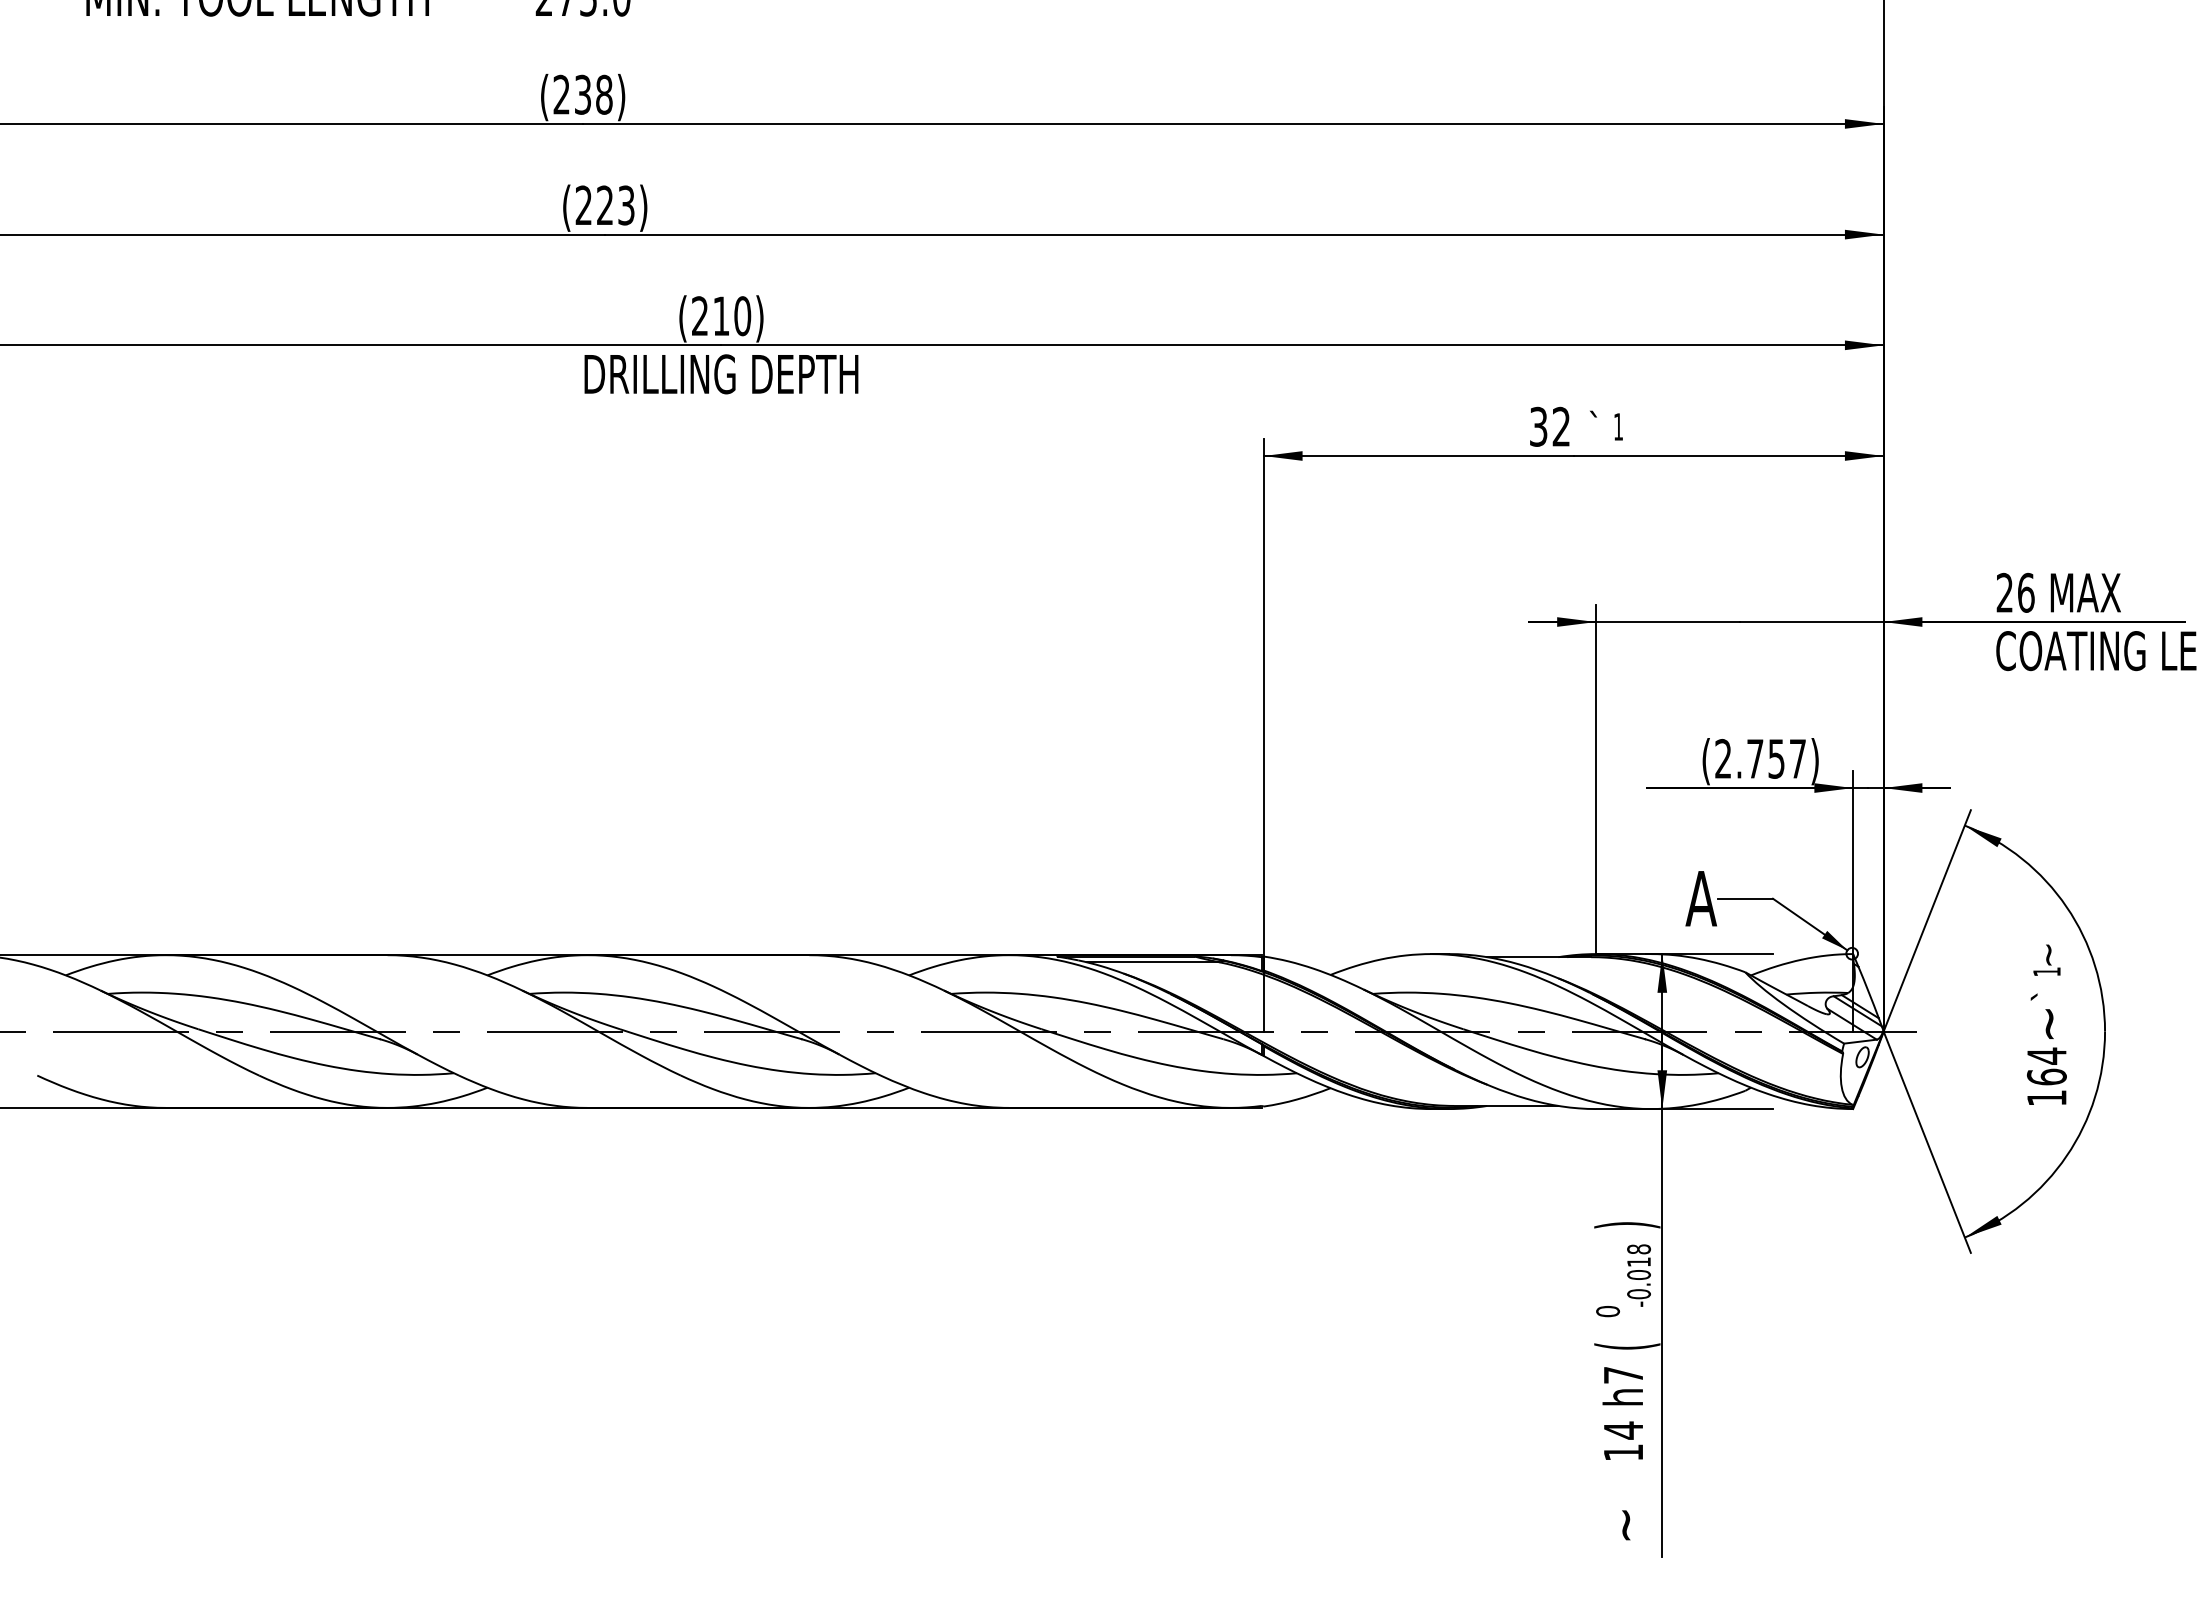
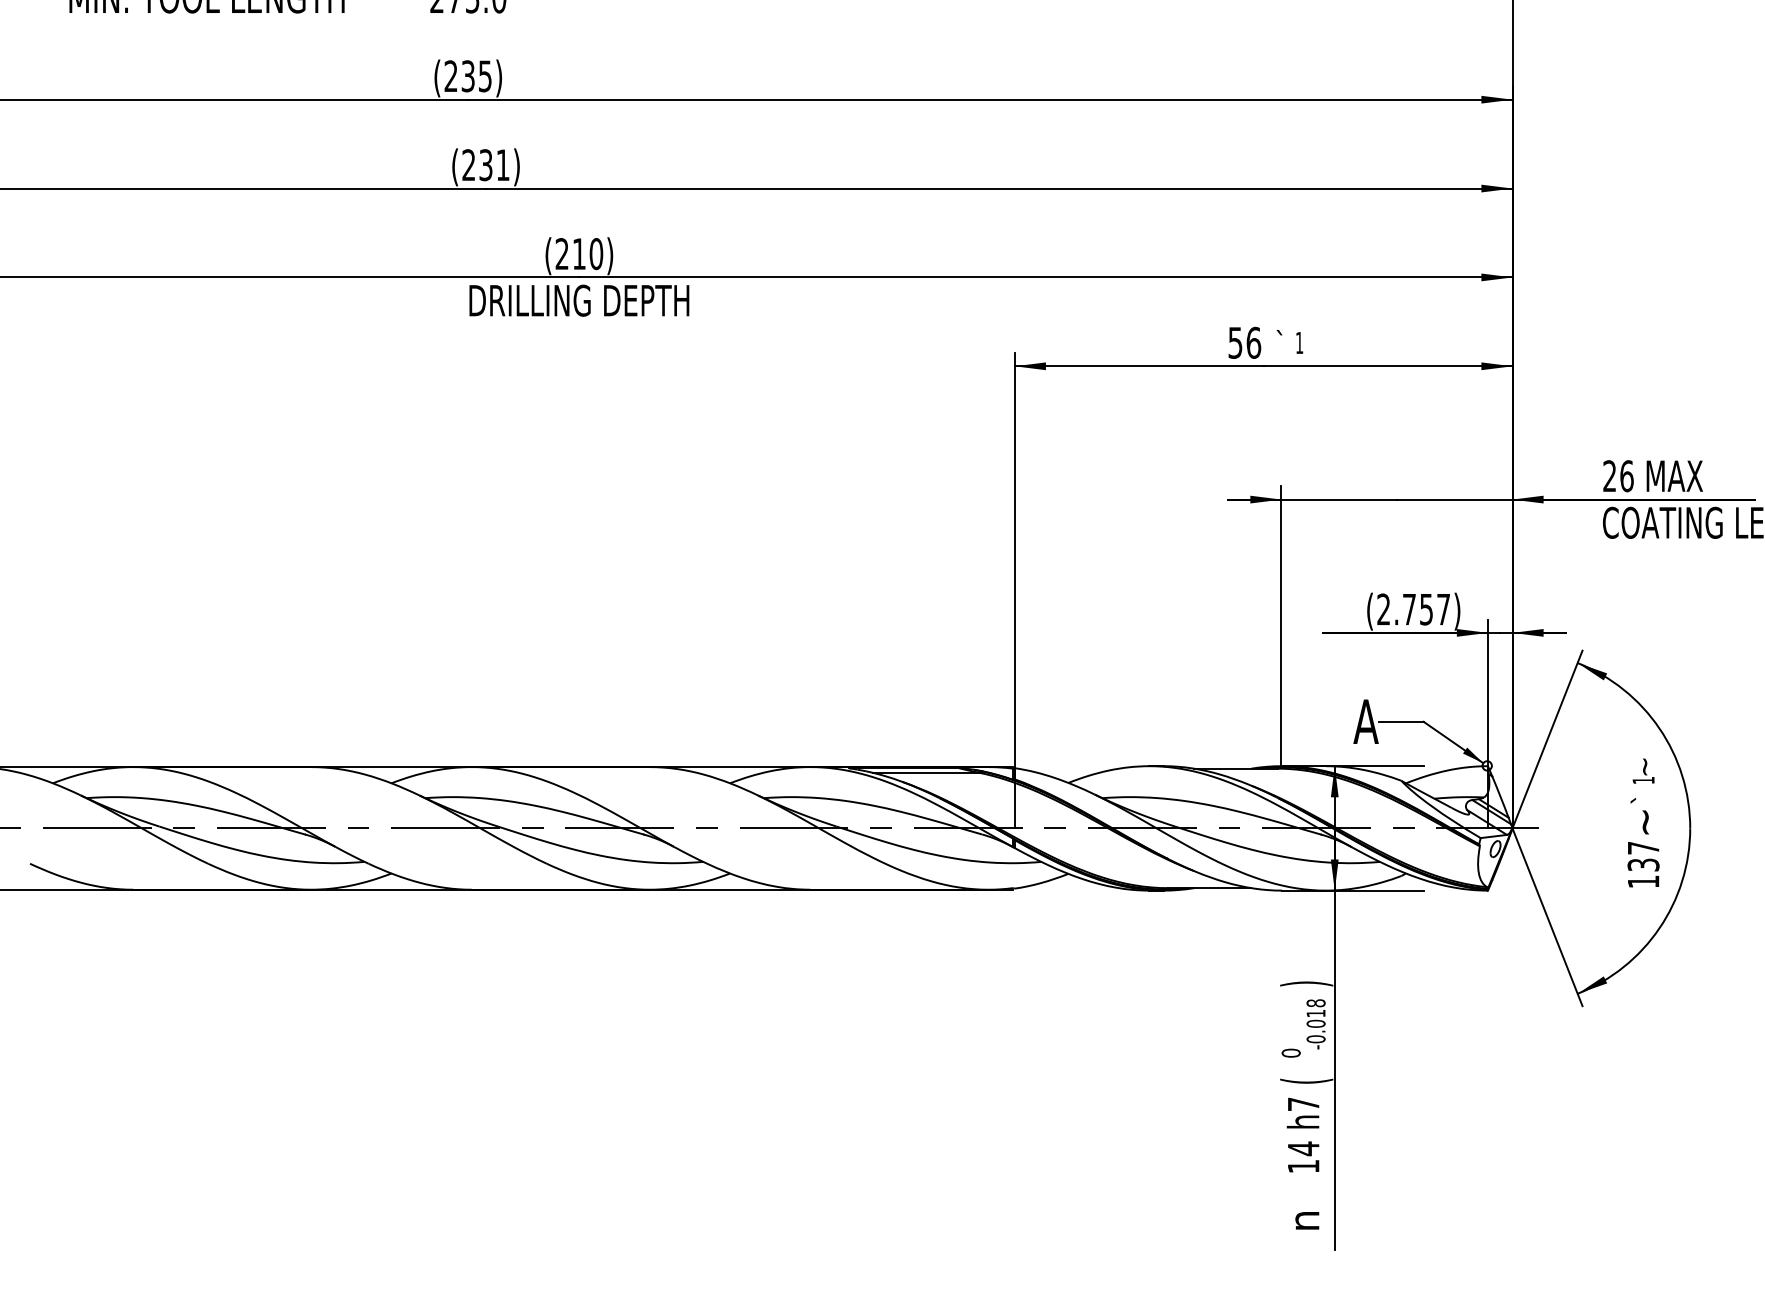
text: (604, 95) -> (485, 76), (238) -> (235)
text: (615, 205) -> (494, 165), (223) -> (231)
text: (1551, 426) -> (1245, 342), 32 -> 56
text: (2046, 1066) -> (1643, 856), 164 -> 137
text: (1628, 1524) -> (1307, 1224), ~ -> n

